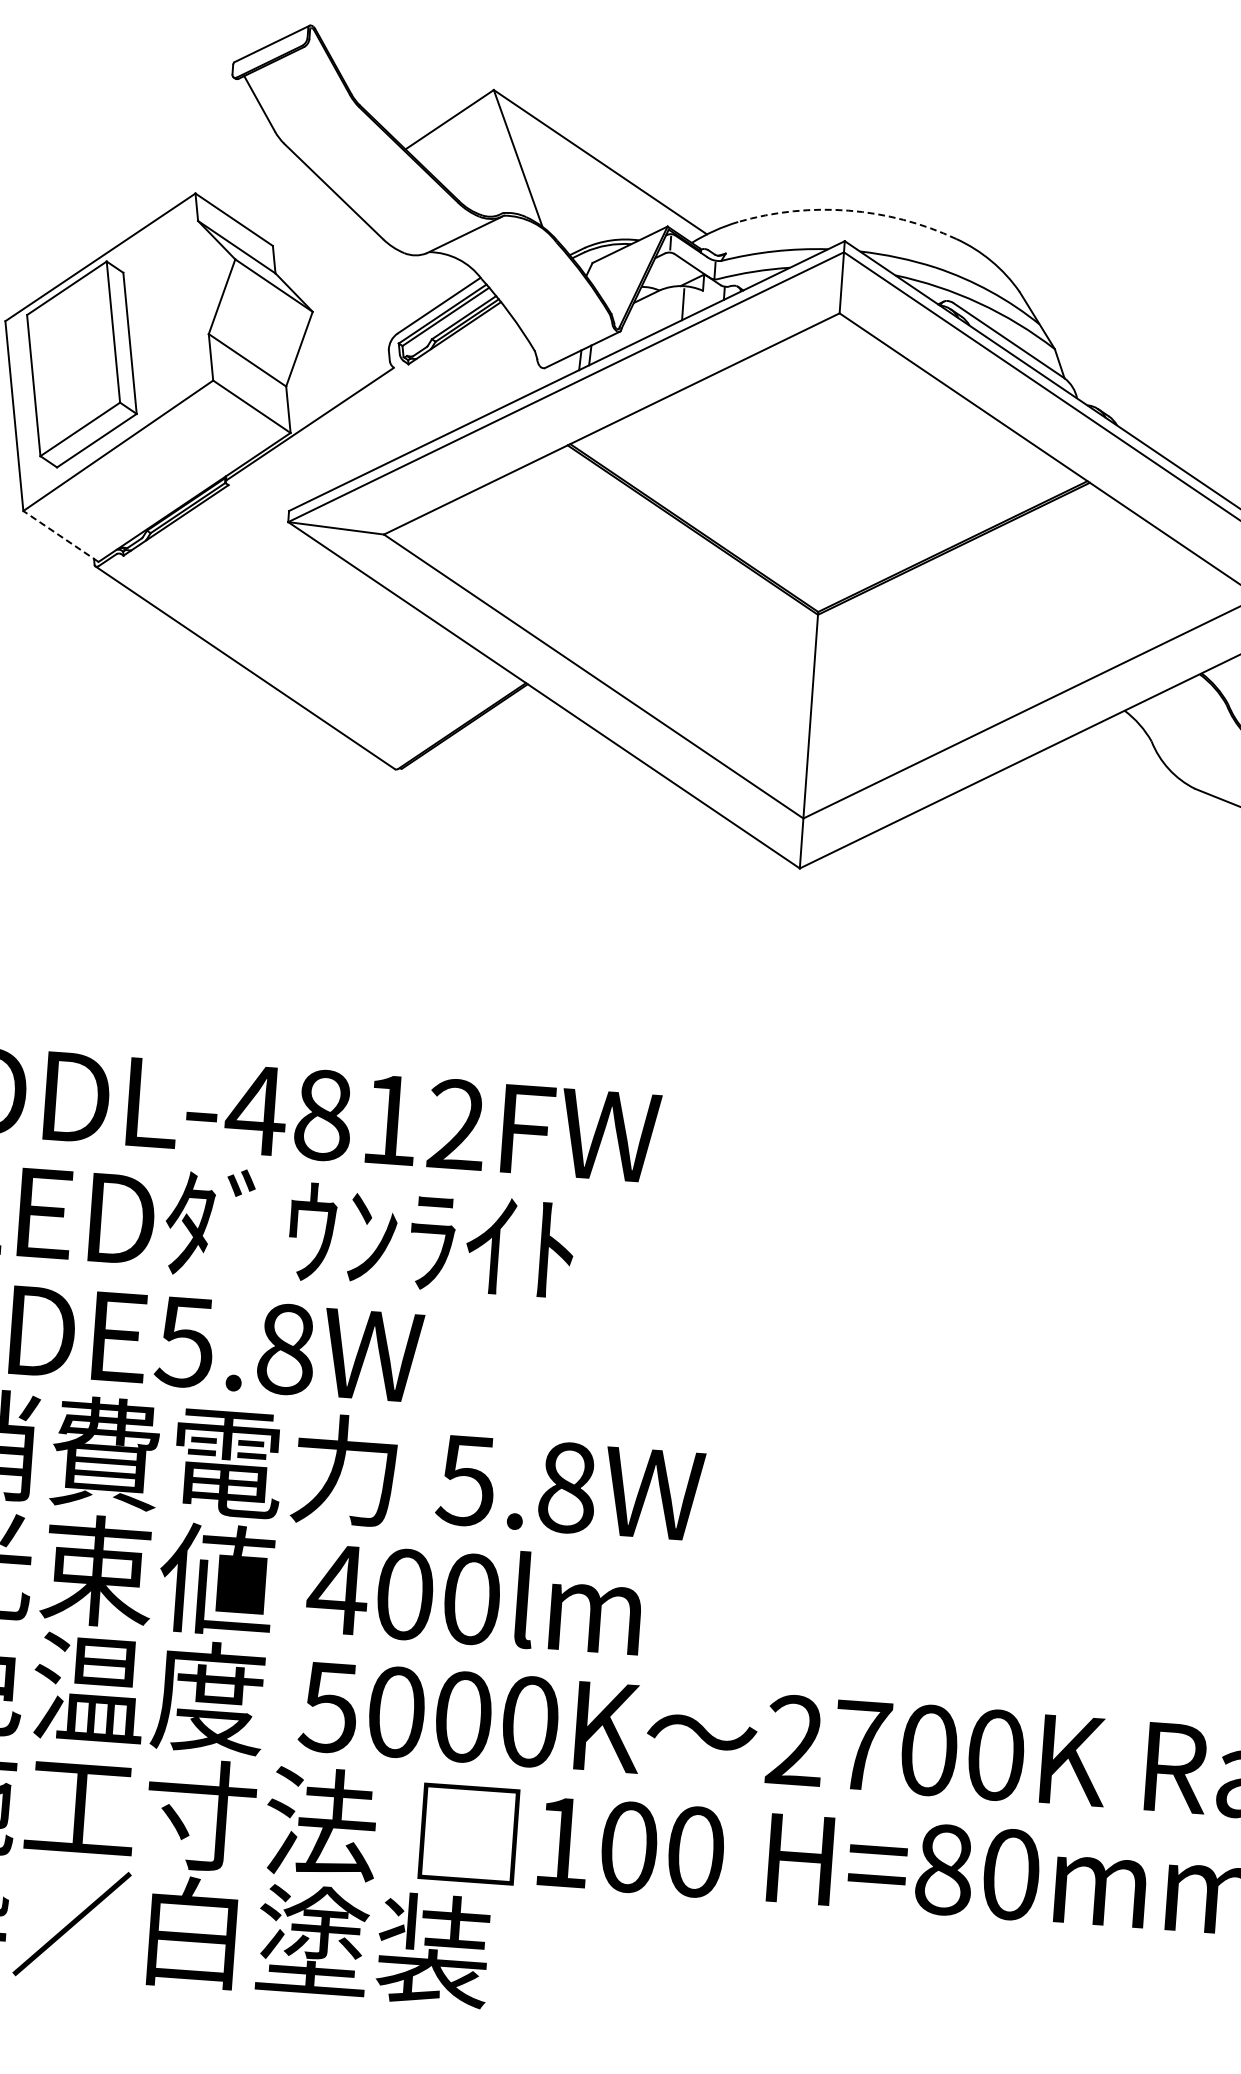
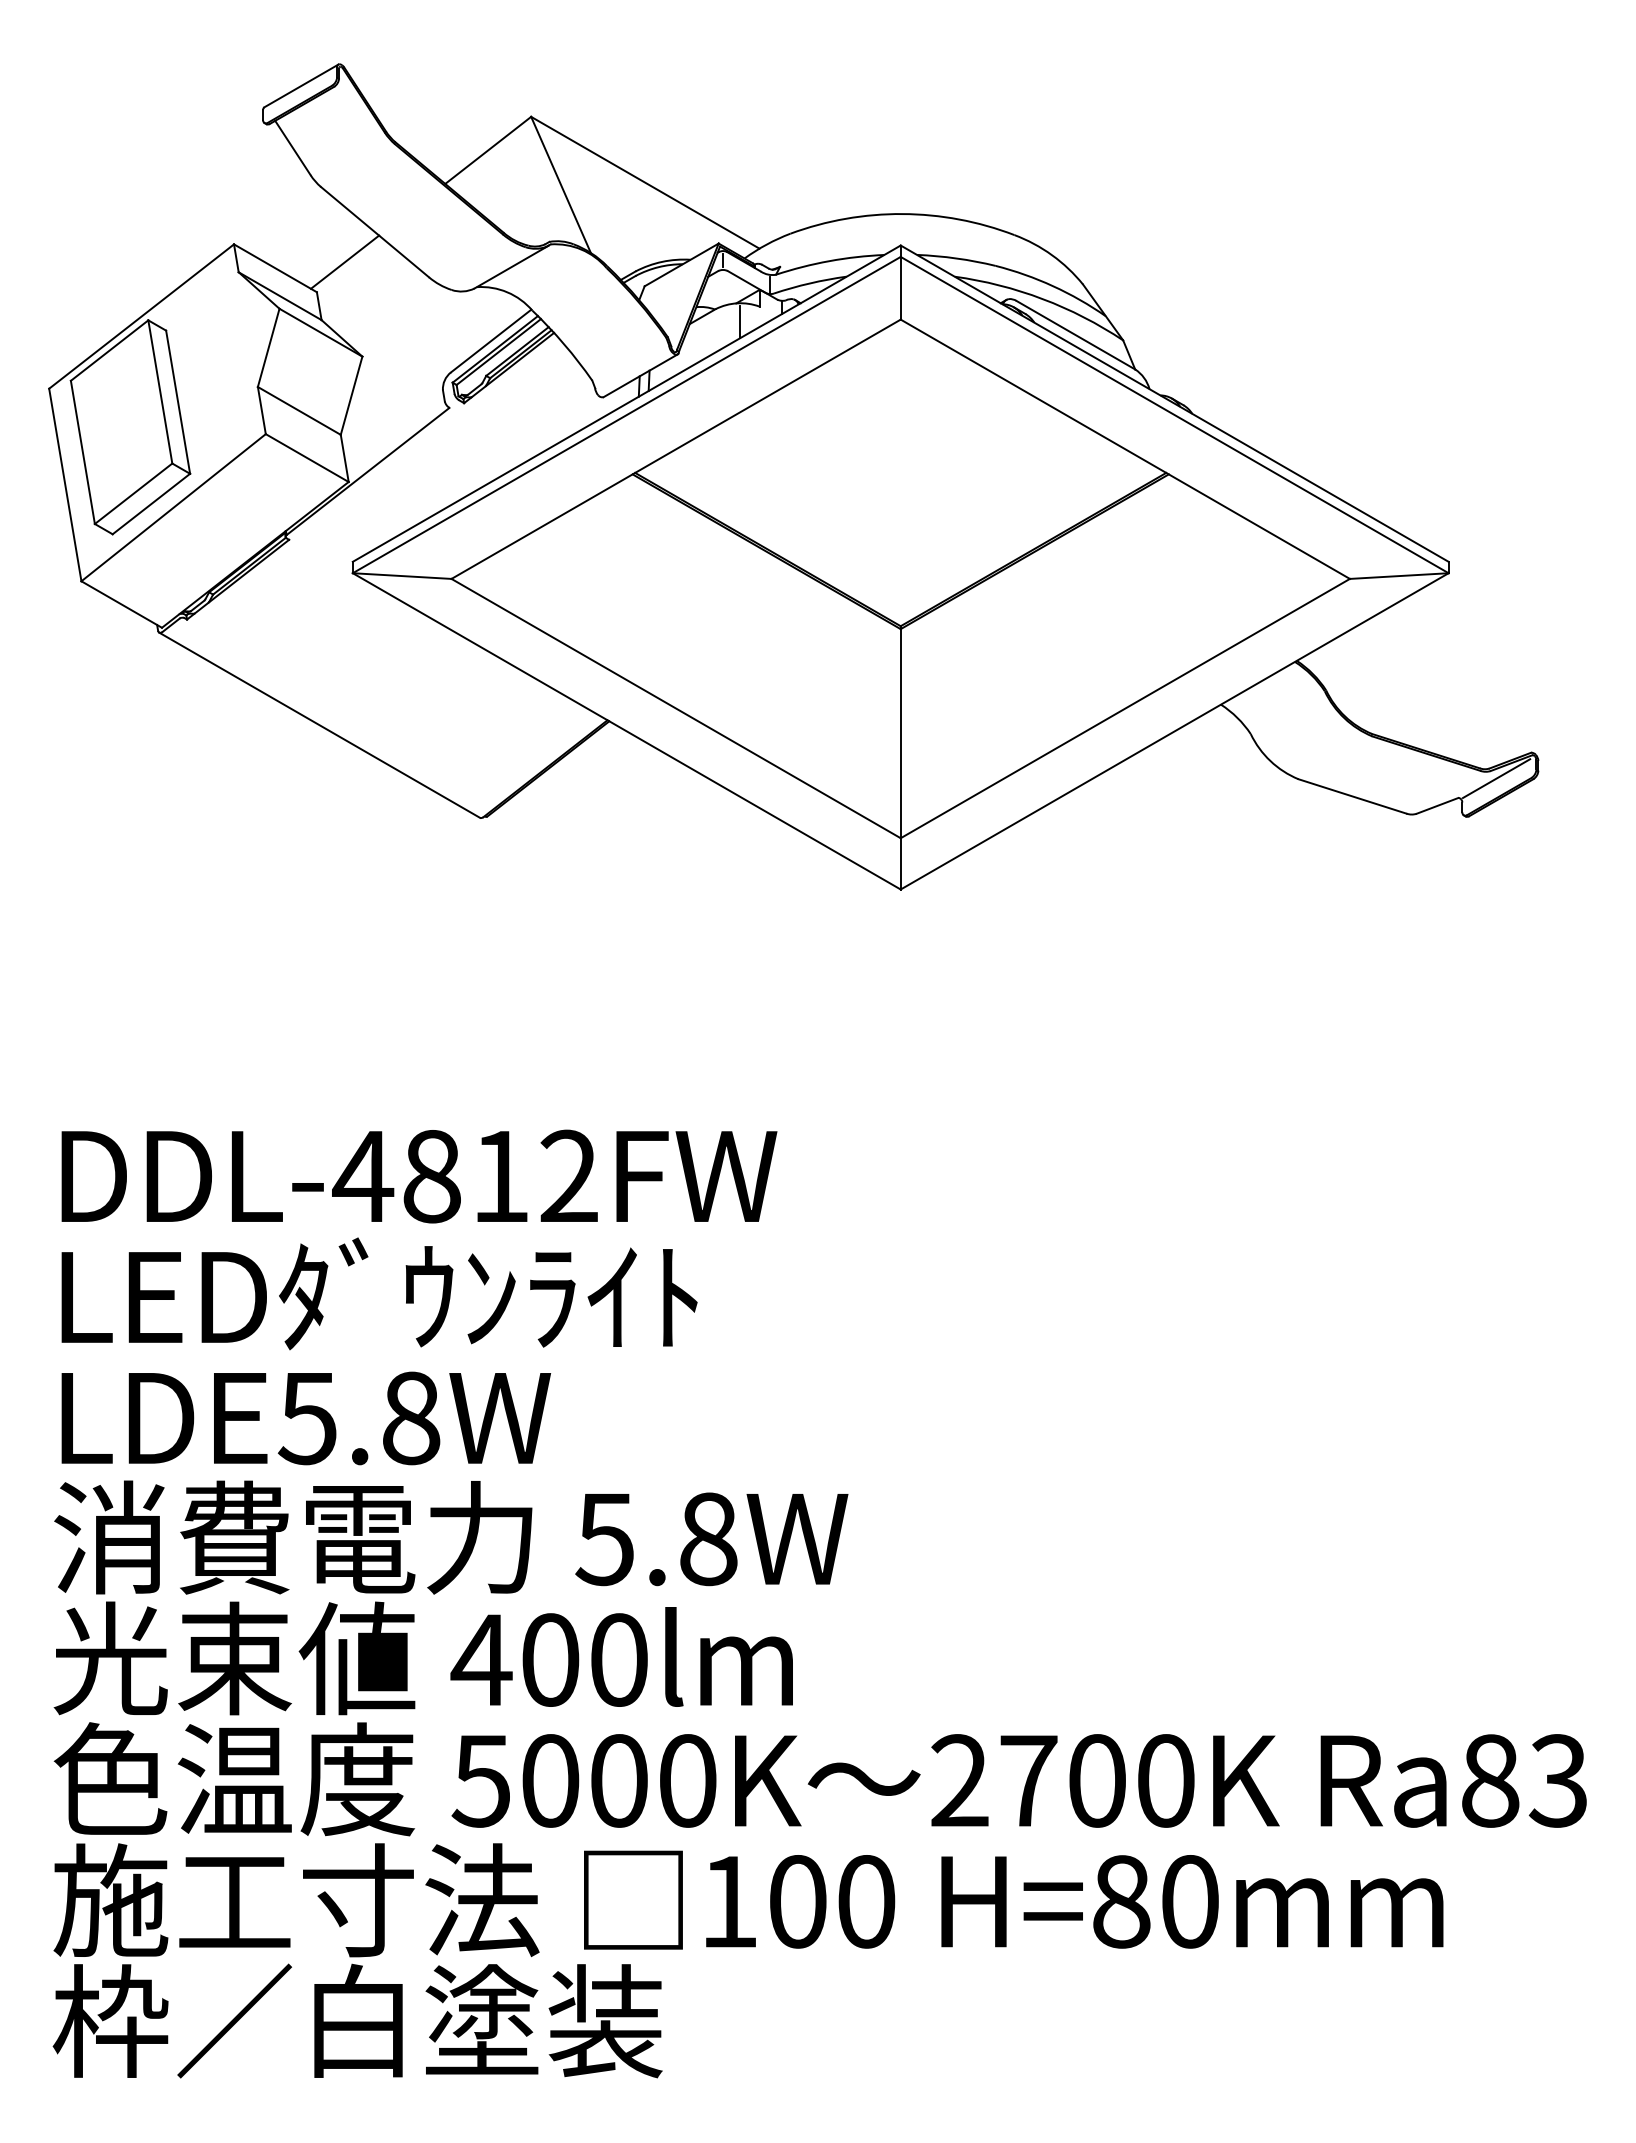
arc: (848, 211) -> (902, 214), dashed -> solid
line: (301, 217) -> (344, 261), added
line: (60, 536) -> (121, 604), dashed -> solid

